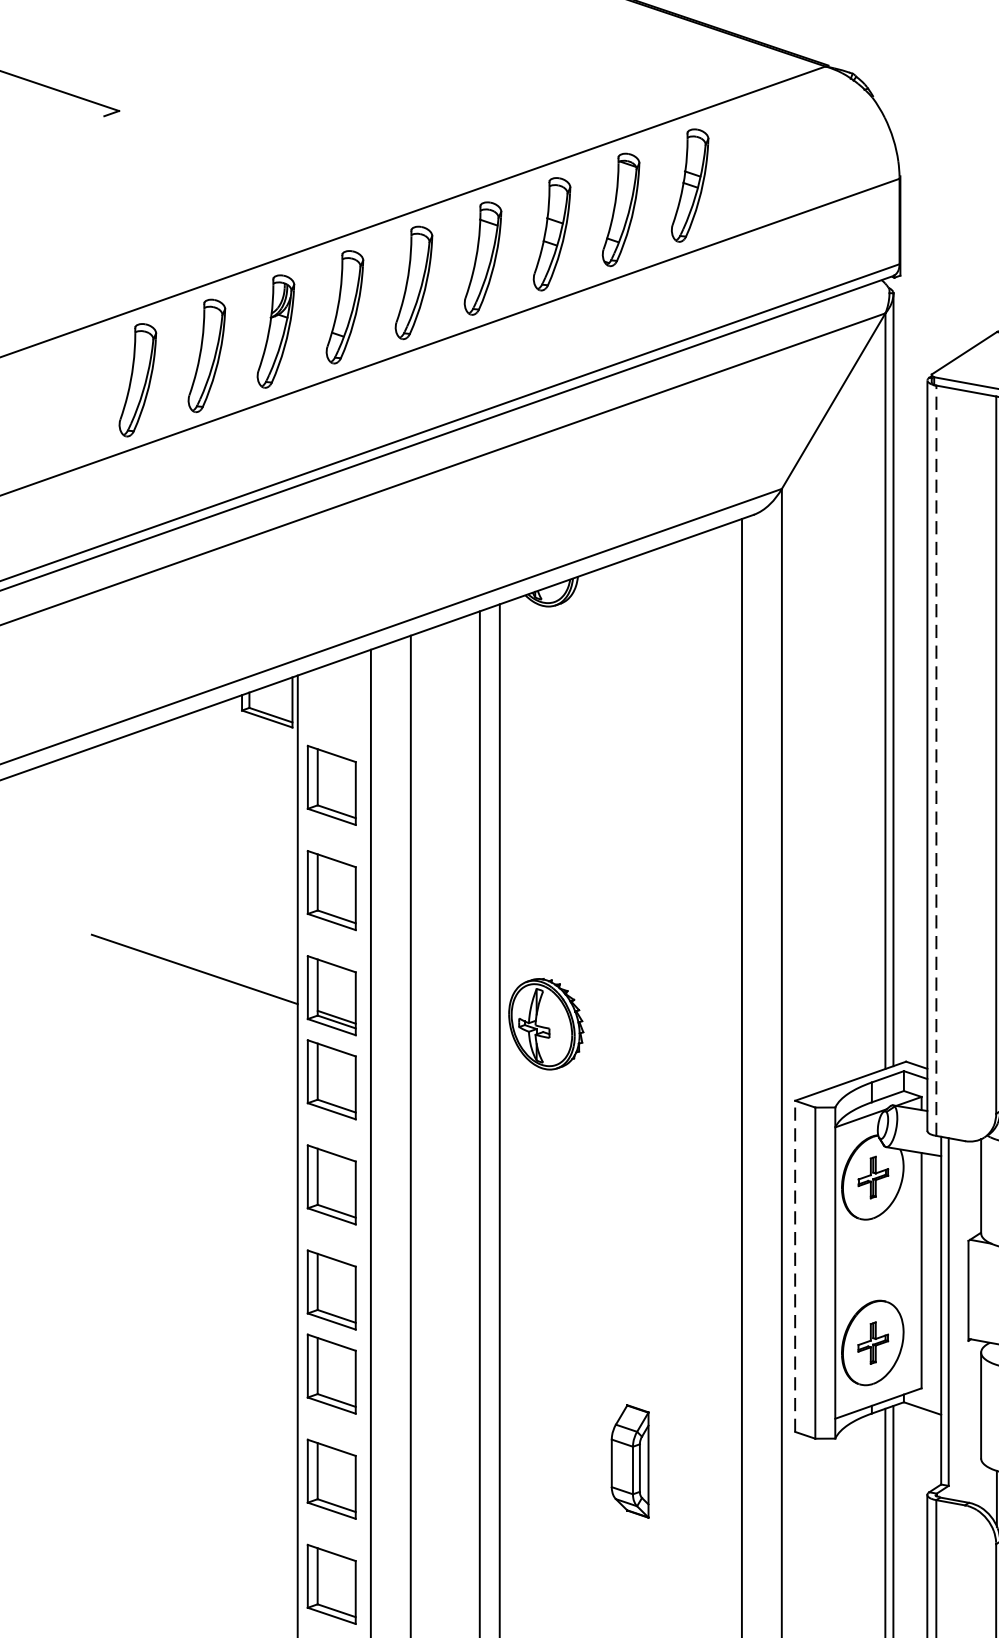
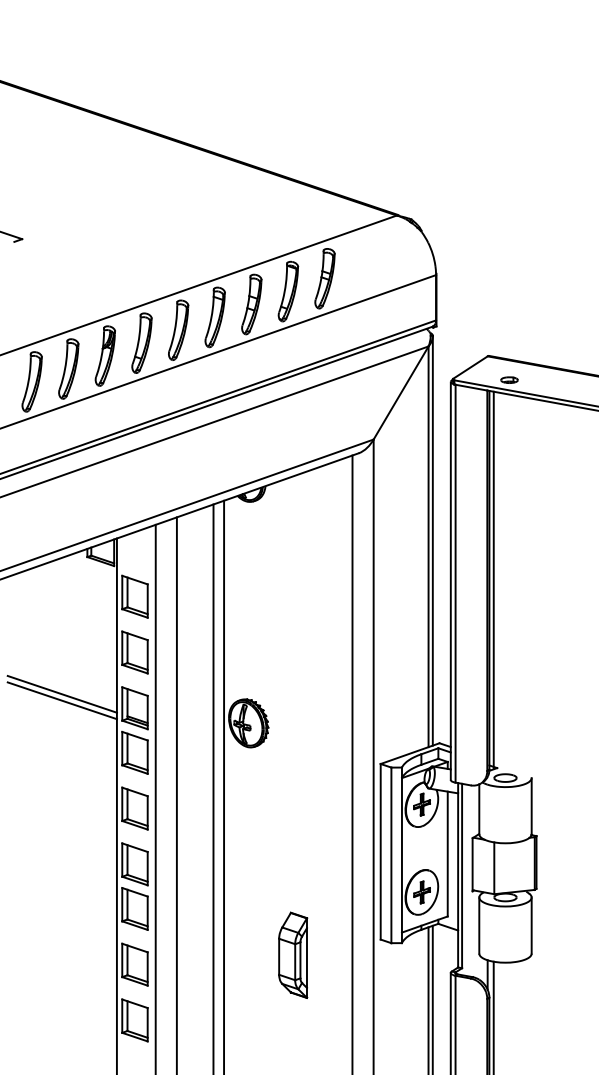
line: (936, 760) -> (455, 583), dashed -> solid
line: (193, 981) -> (61, 700), added
line: (794, 1265) -> (380, 851), dashed -> solid
part: (630, 1460) -> (293, 954), size x1.43

